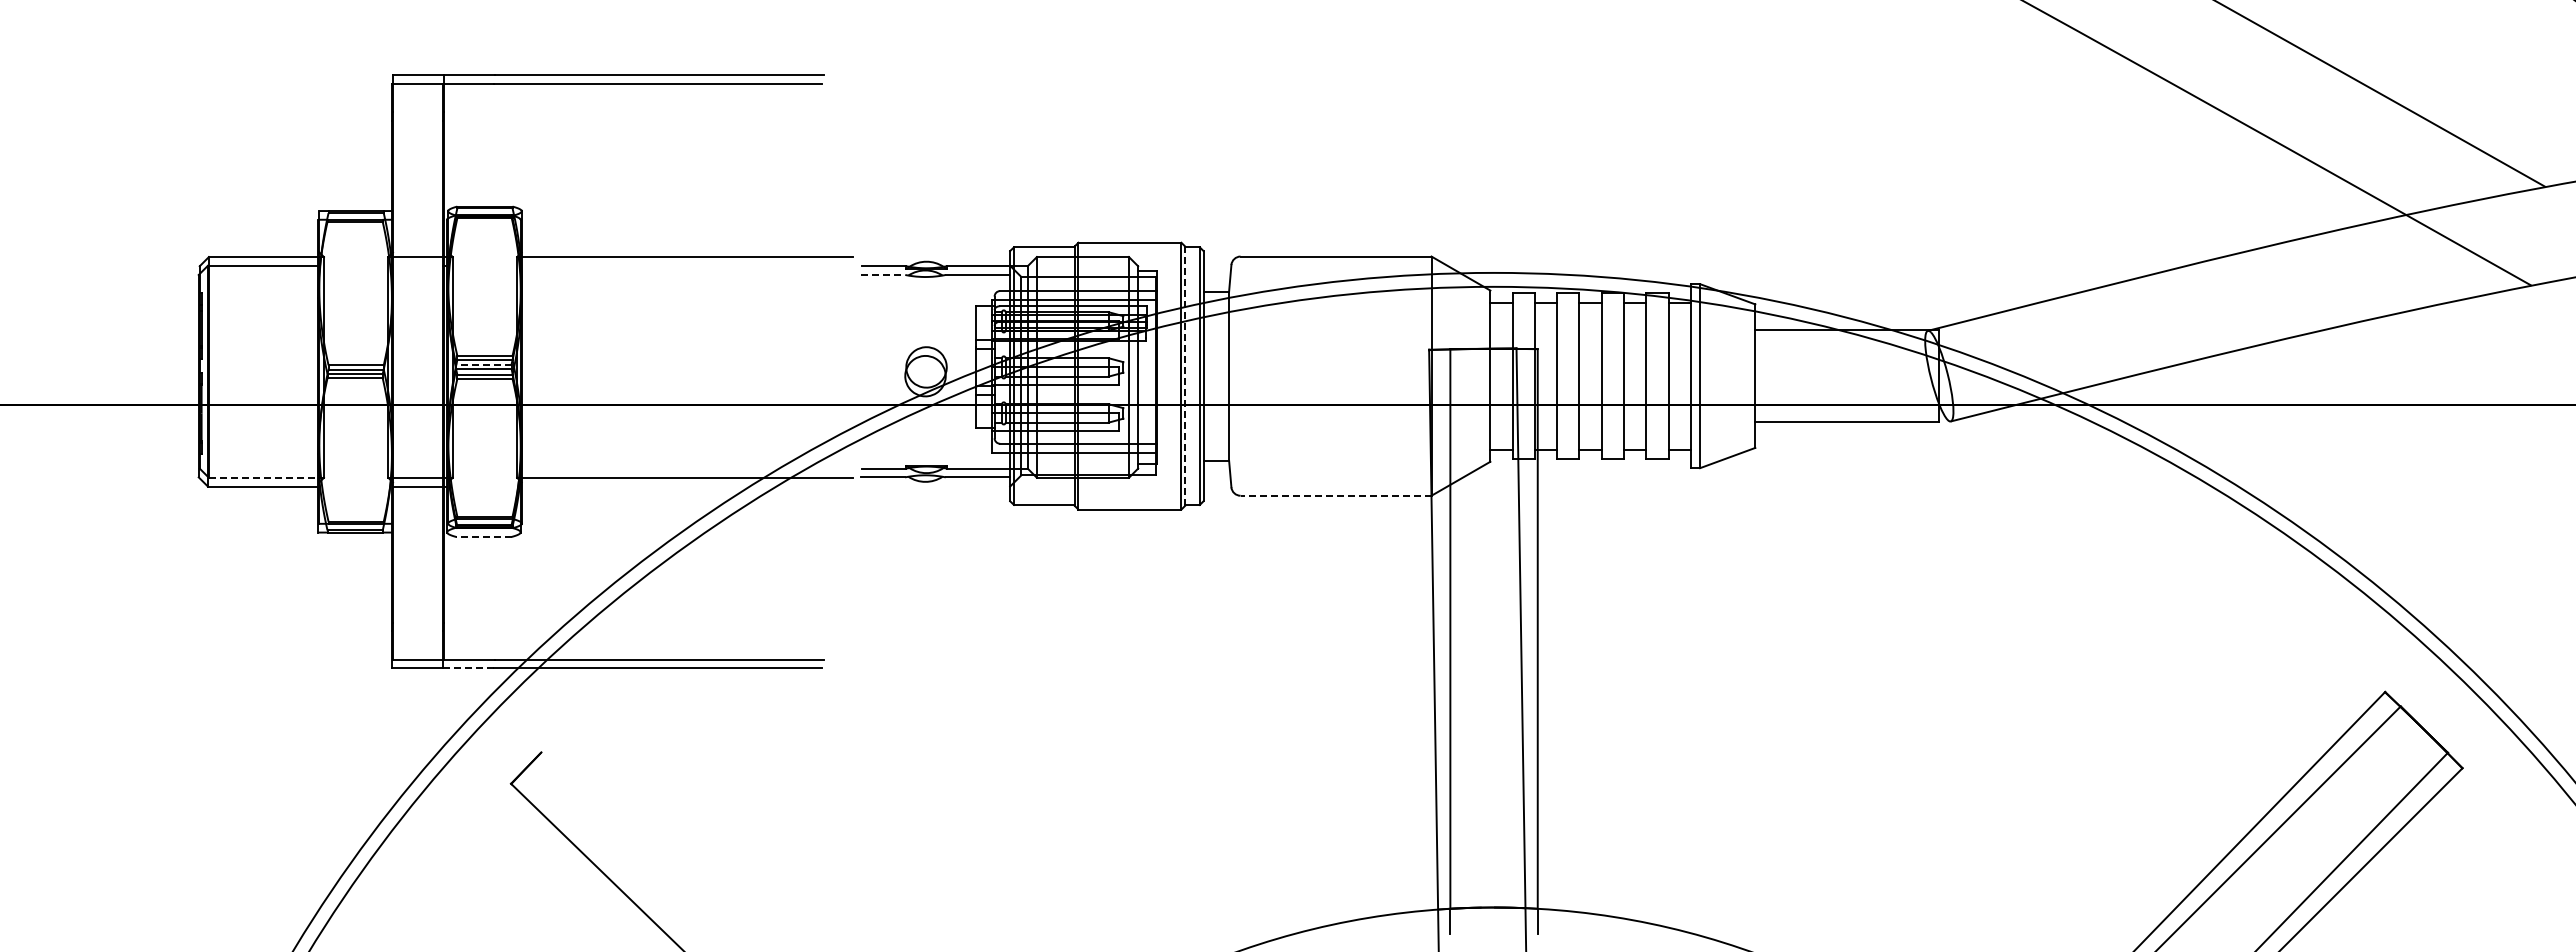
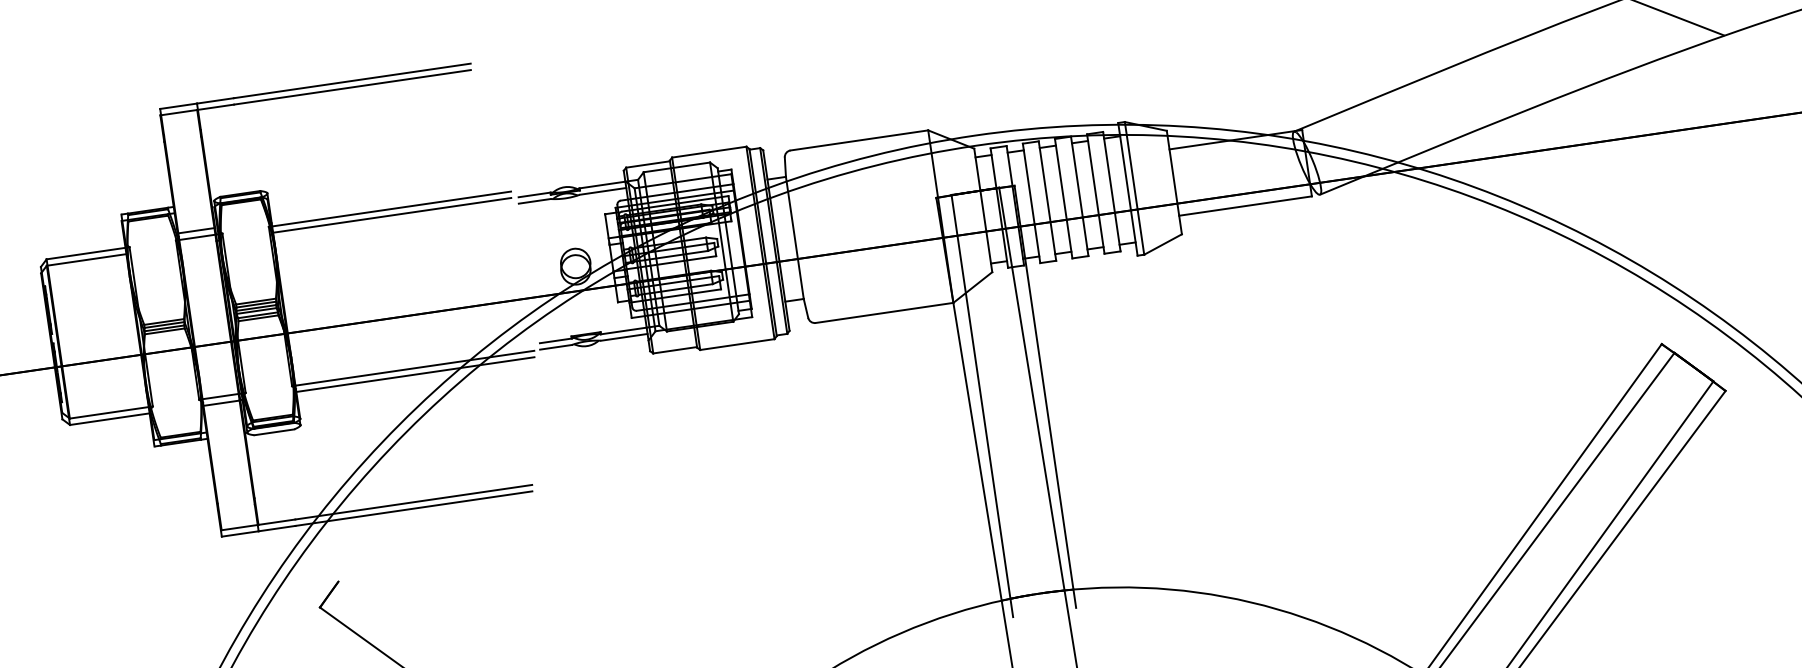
line: (418, 247) -> (196, 230), added
line: (685, 265) -> (391, 215), added
line: (883, 274) -> (534, 200), dashed -> solid
line: (483, 364) -> (255, 307), dashed -> solid
line: (1185, 376) -> (763, 242), dashed -> solid
line: (264, 477) -> (109, 412), dashed -> solid
line: (685, 486) -> (414, 374), added
line: (1335, 495) -> (884, 312), dashed -> solid
line: (483, 536) -> (274, 432), dashed -> solid
line: (468, 668) -> (277, 528), dashed -> solid

